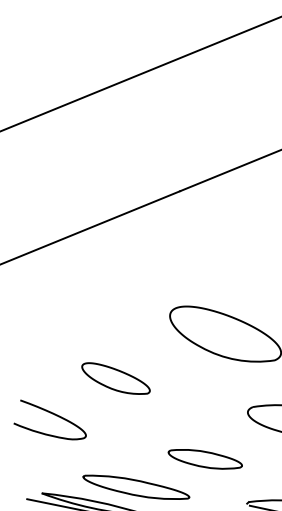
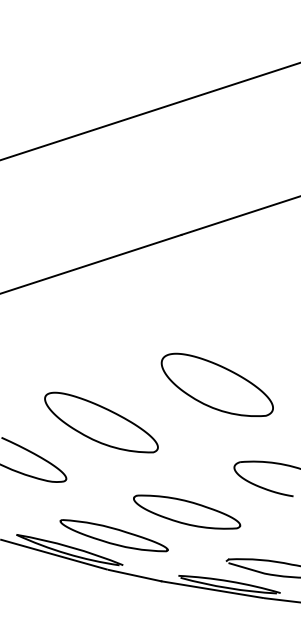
part: (116, 378) -> (101, 422), size x1.67
part: (205, 458) -> (187, 511), size x1.43

